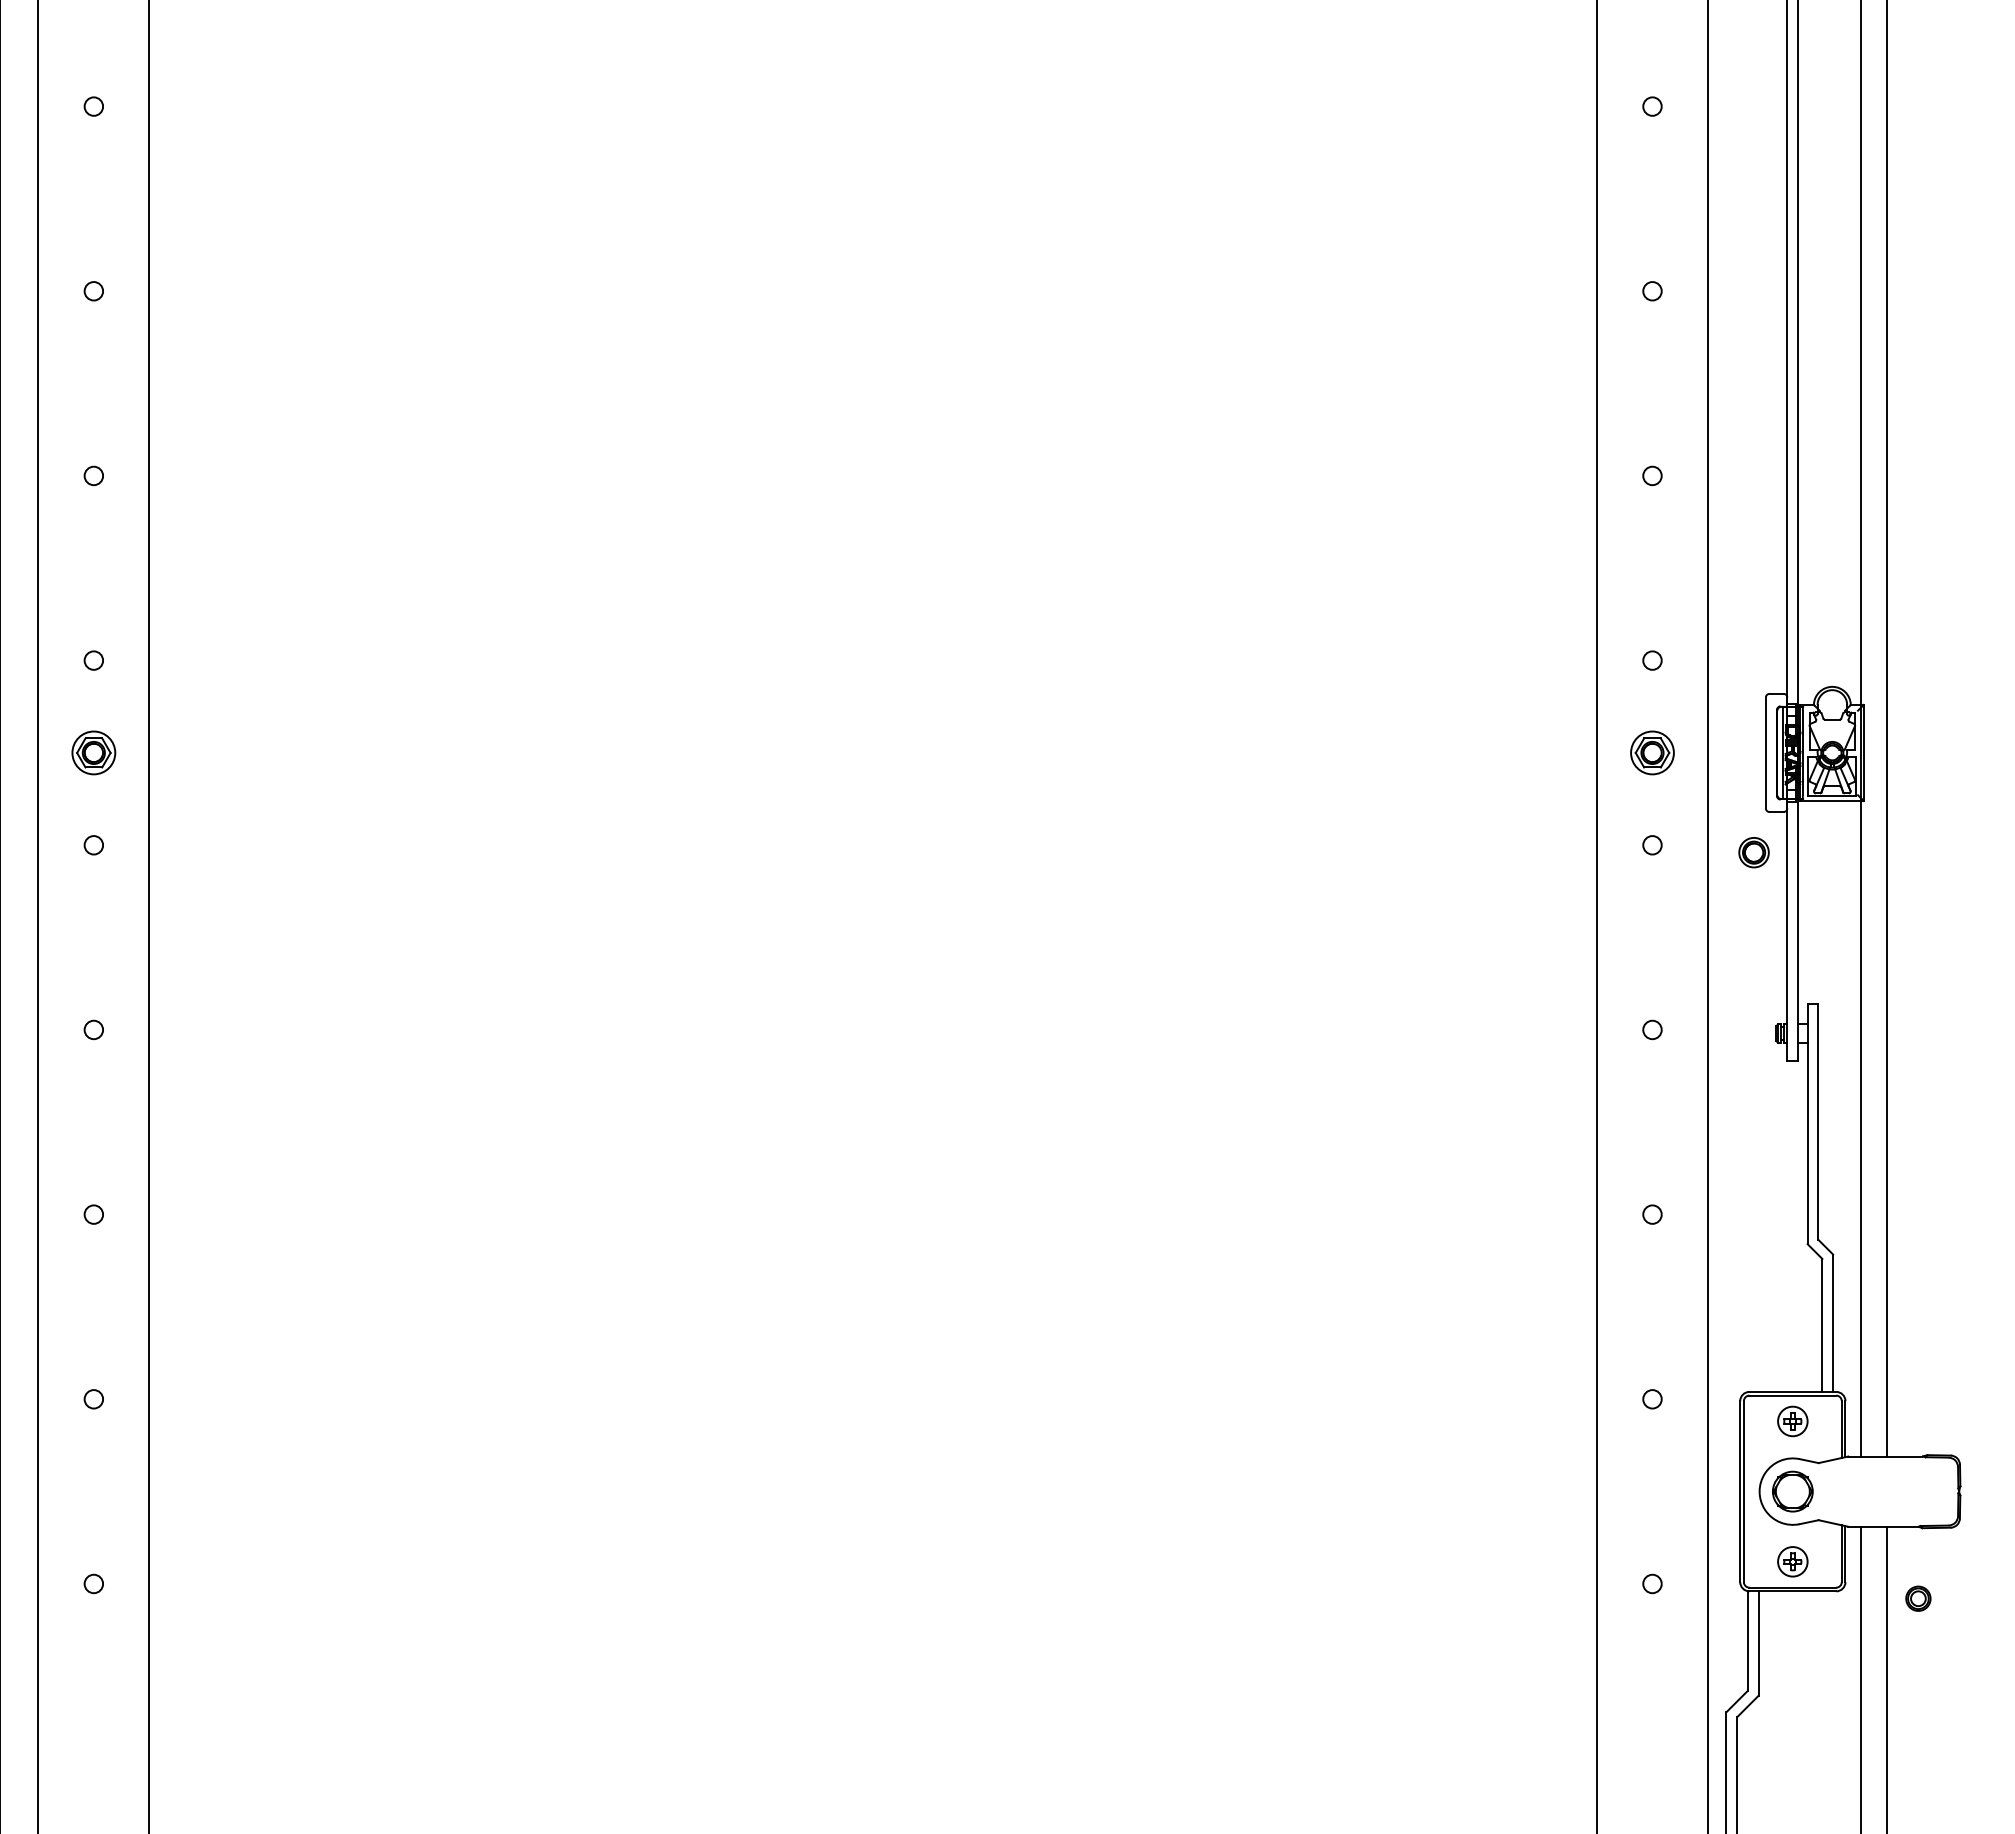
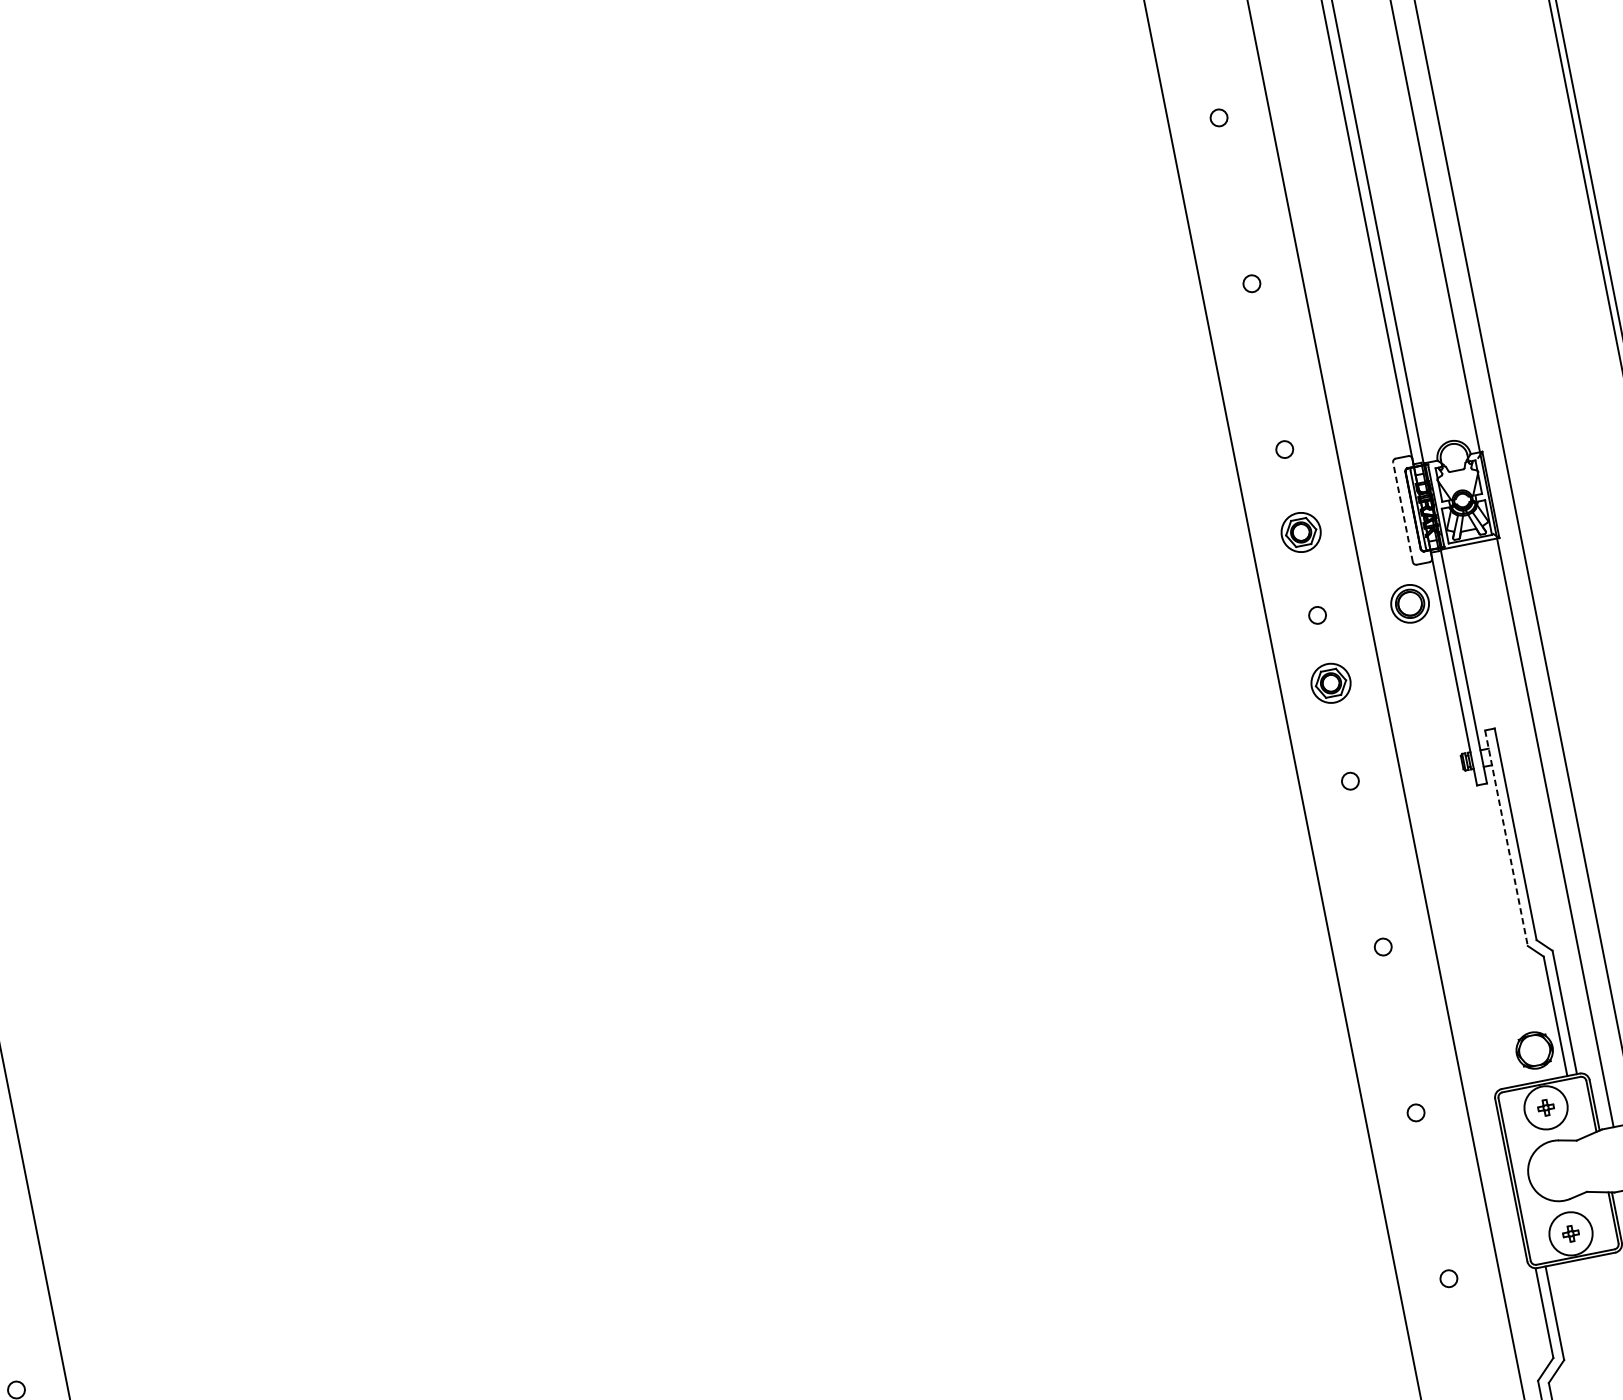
line: (1765, 752) -> (1402, 511), solid -> dashed
part: (1753, 852) -> (1409, 603), size x1.4
part: (1652, 920) -> (1330, 682), added
line: (1807, 1124) -> (1506, 838), solid -> dashed
circle: (1792, 1421) -> (1545, 1107), size x1.6
part: (1792, 1491) -> (1534, 1050), moved
circle: (1792, 1561) -> (1570, 1233), size x1.6

